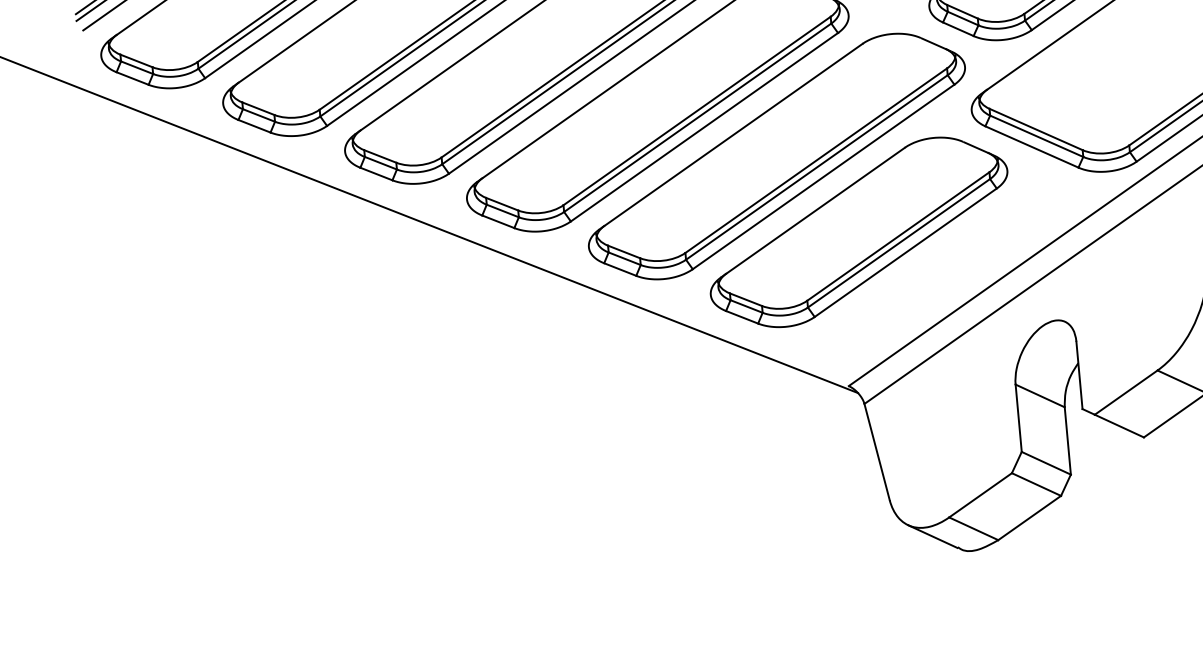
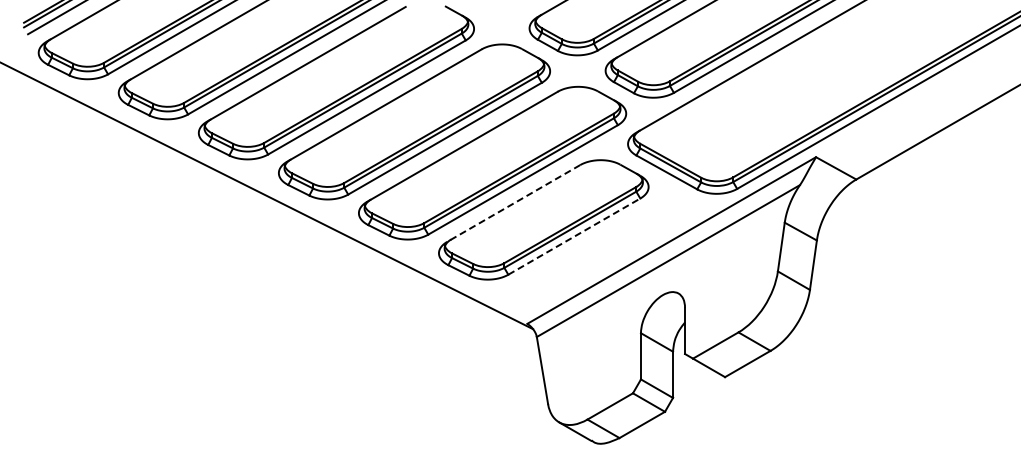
line: (812, 212) -> (513, 203), solid -> dashed
line: (905, 252) -> (574, 236), solid -> dashed

